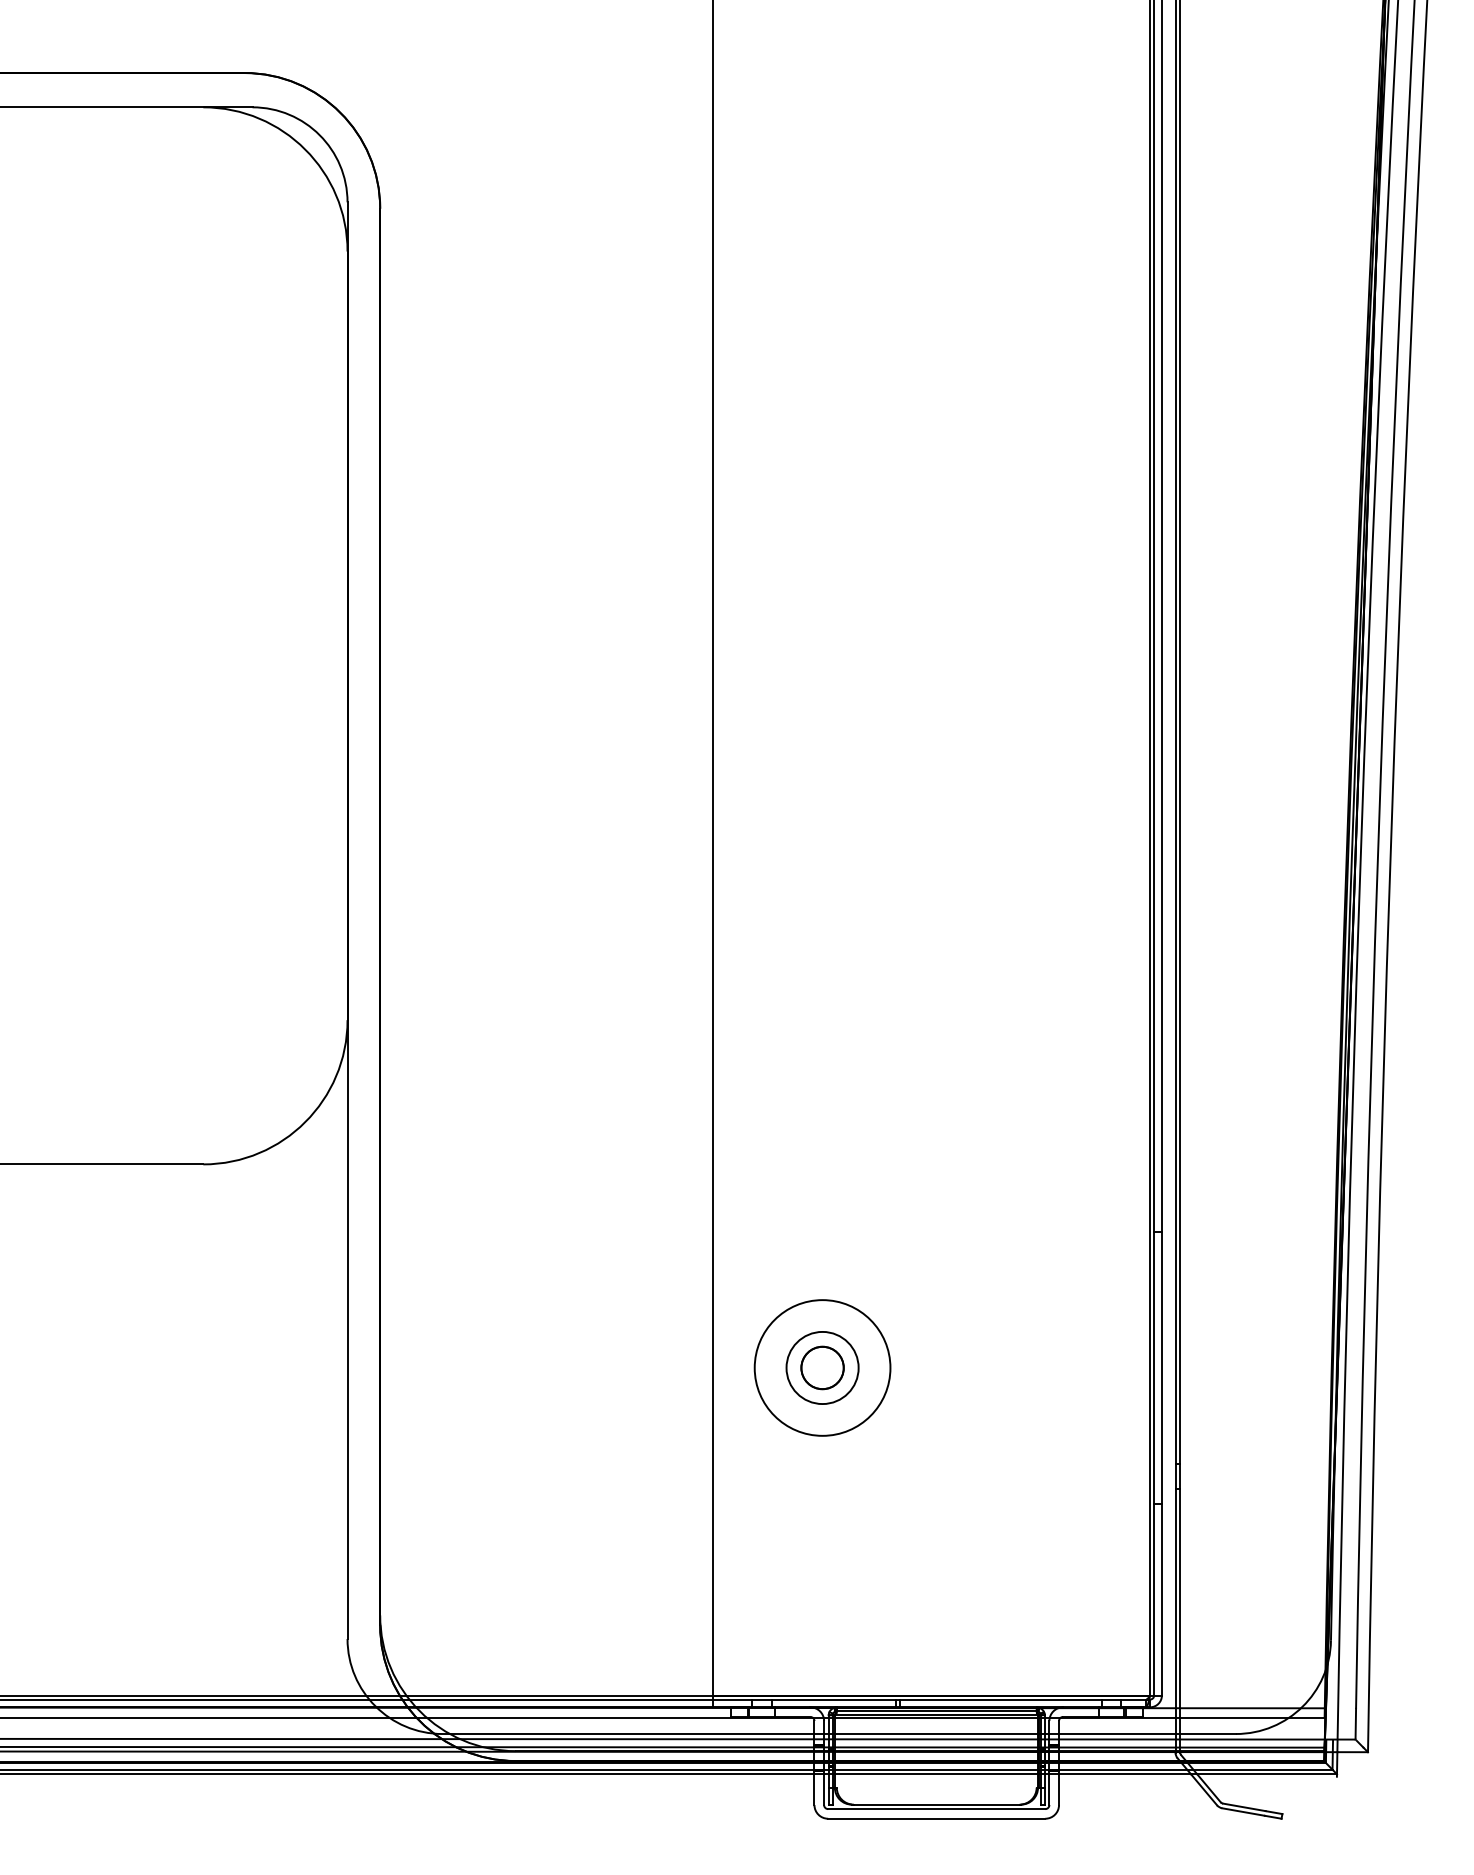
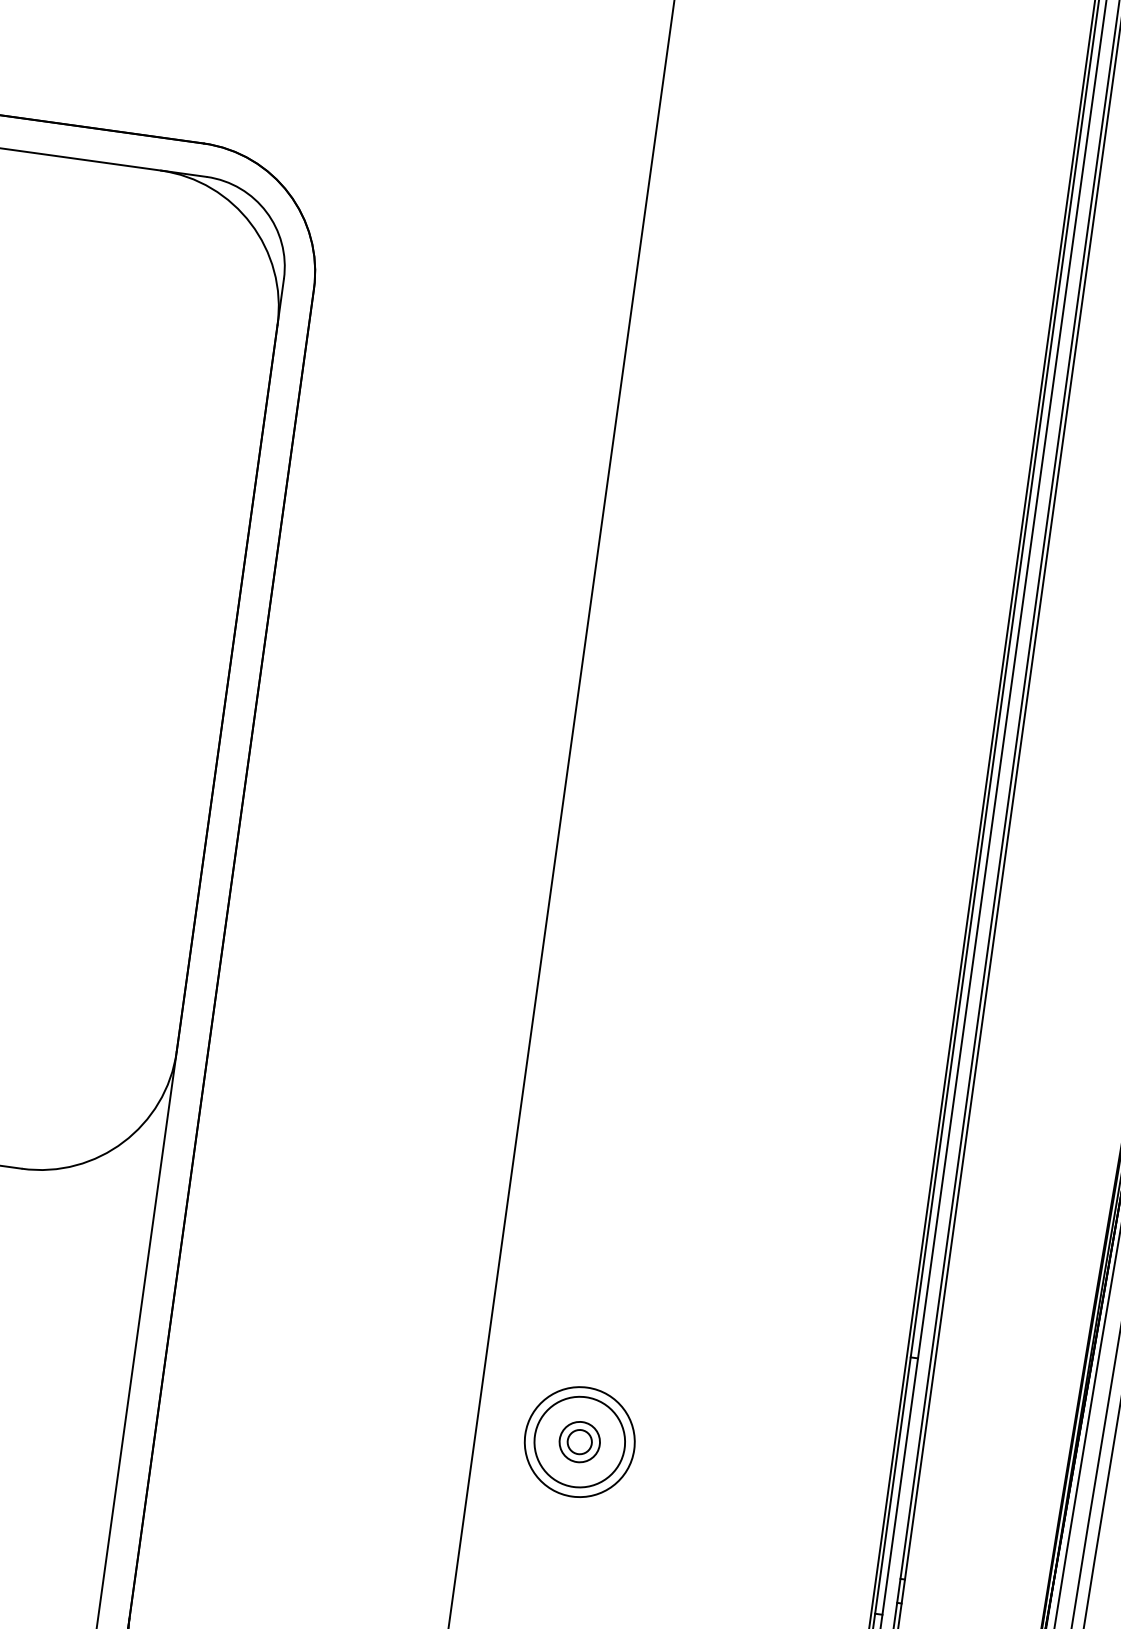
circle: (822, 1367) -> (579, 1441), size x0.6
circle: (822, 1367) -> (579, 1441), size x0.7
circle: (822, 1367) -> (579, 1441), size x1.6

